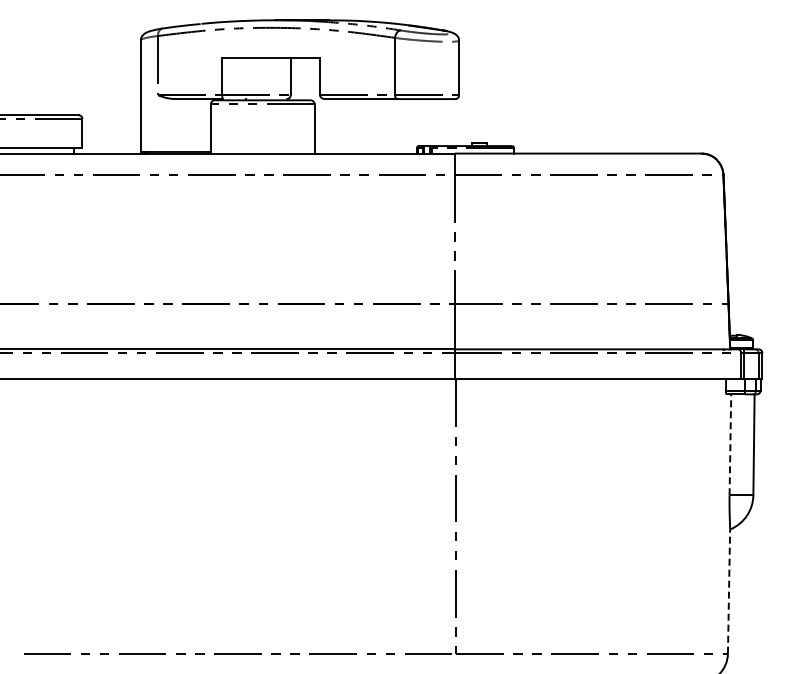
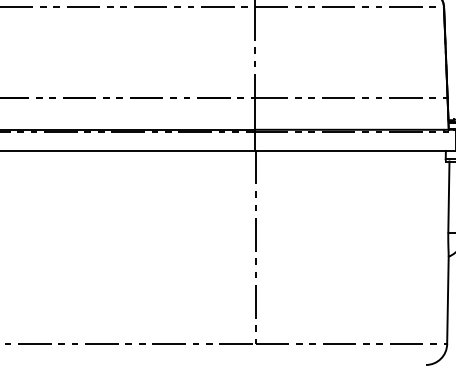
line: (730, 444) -> (448, 196), dashed -> solid
line: (729, 591) -> (448, 300), dashed -> solid

